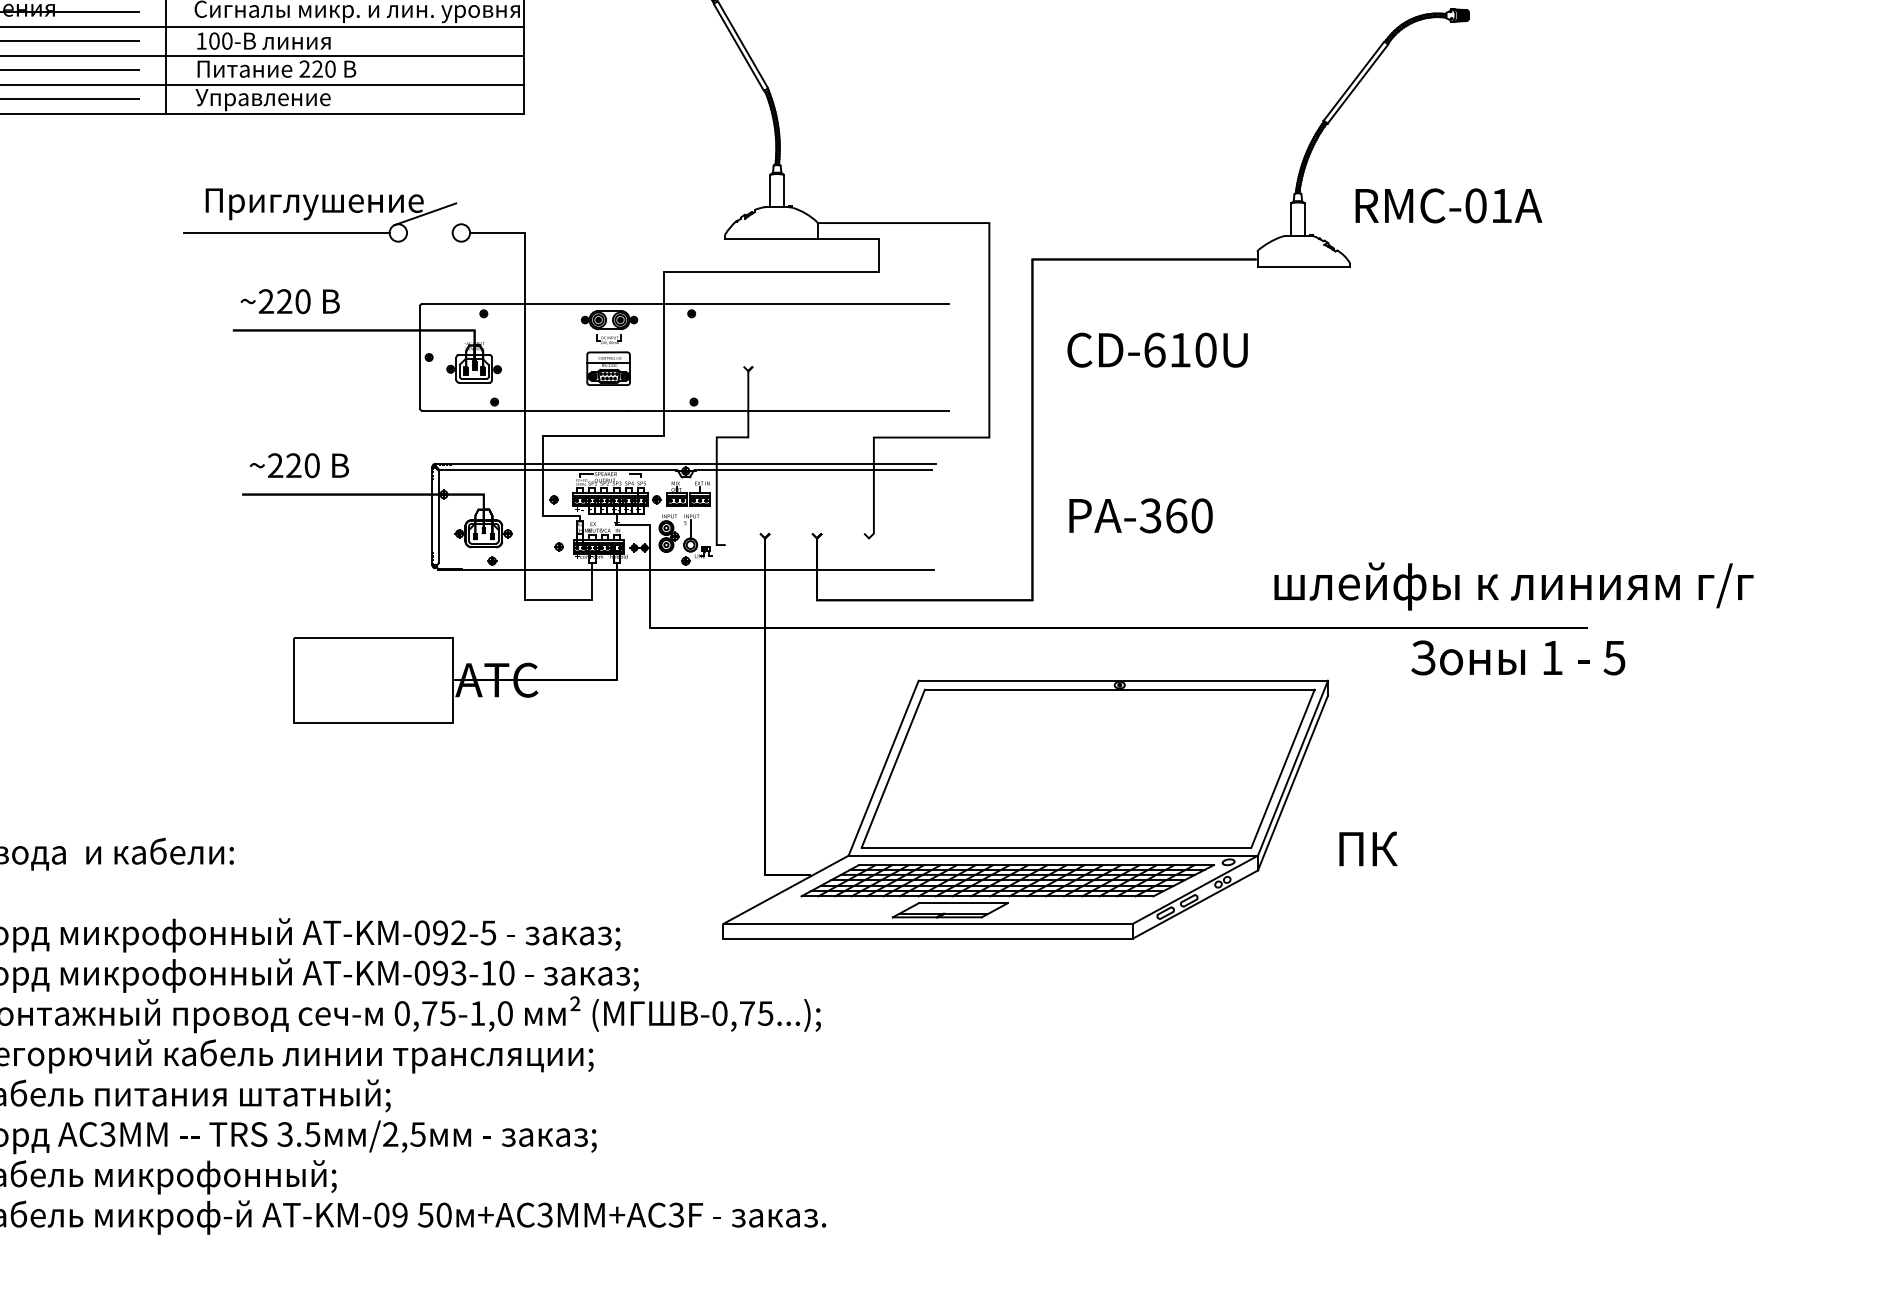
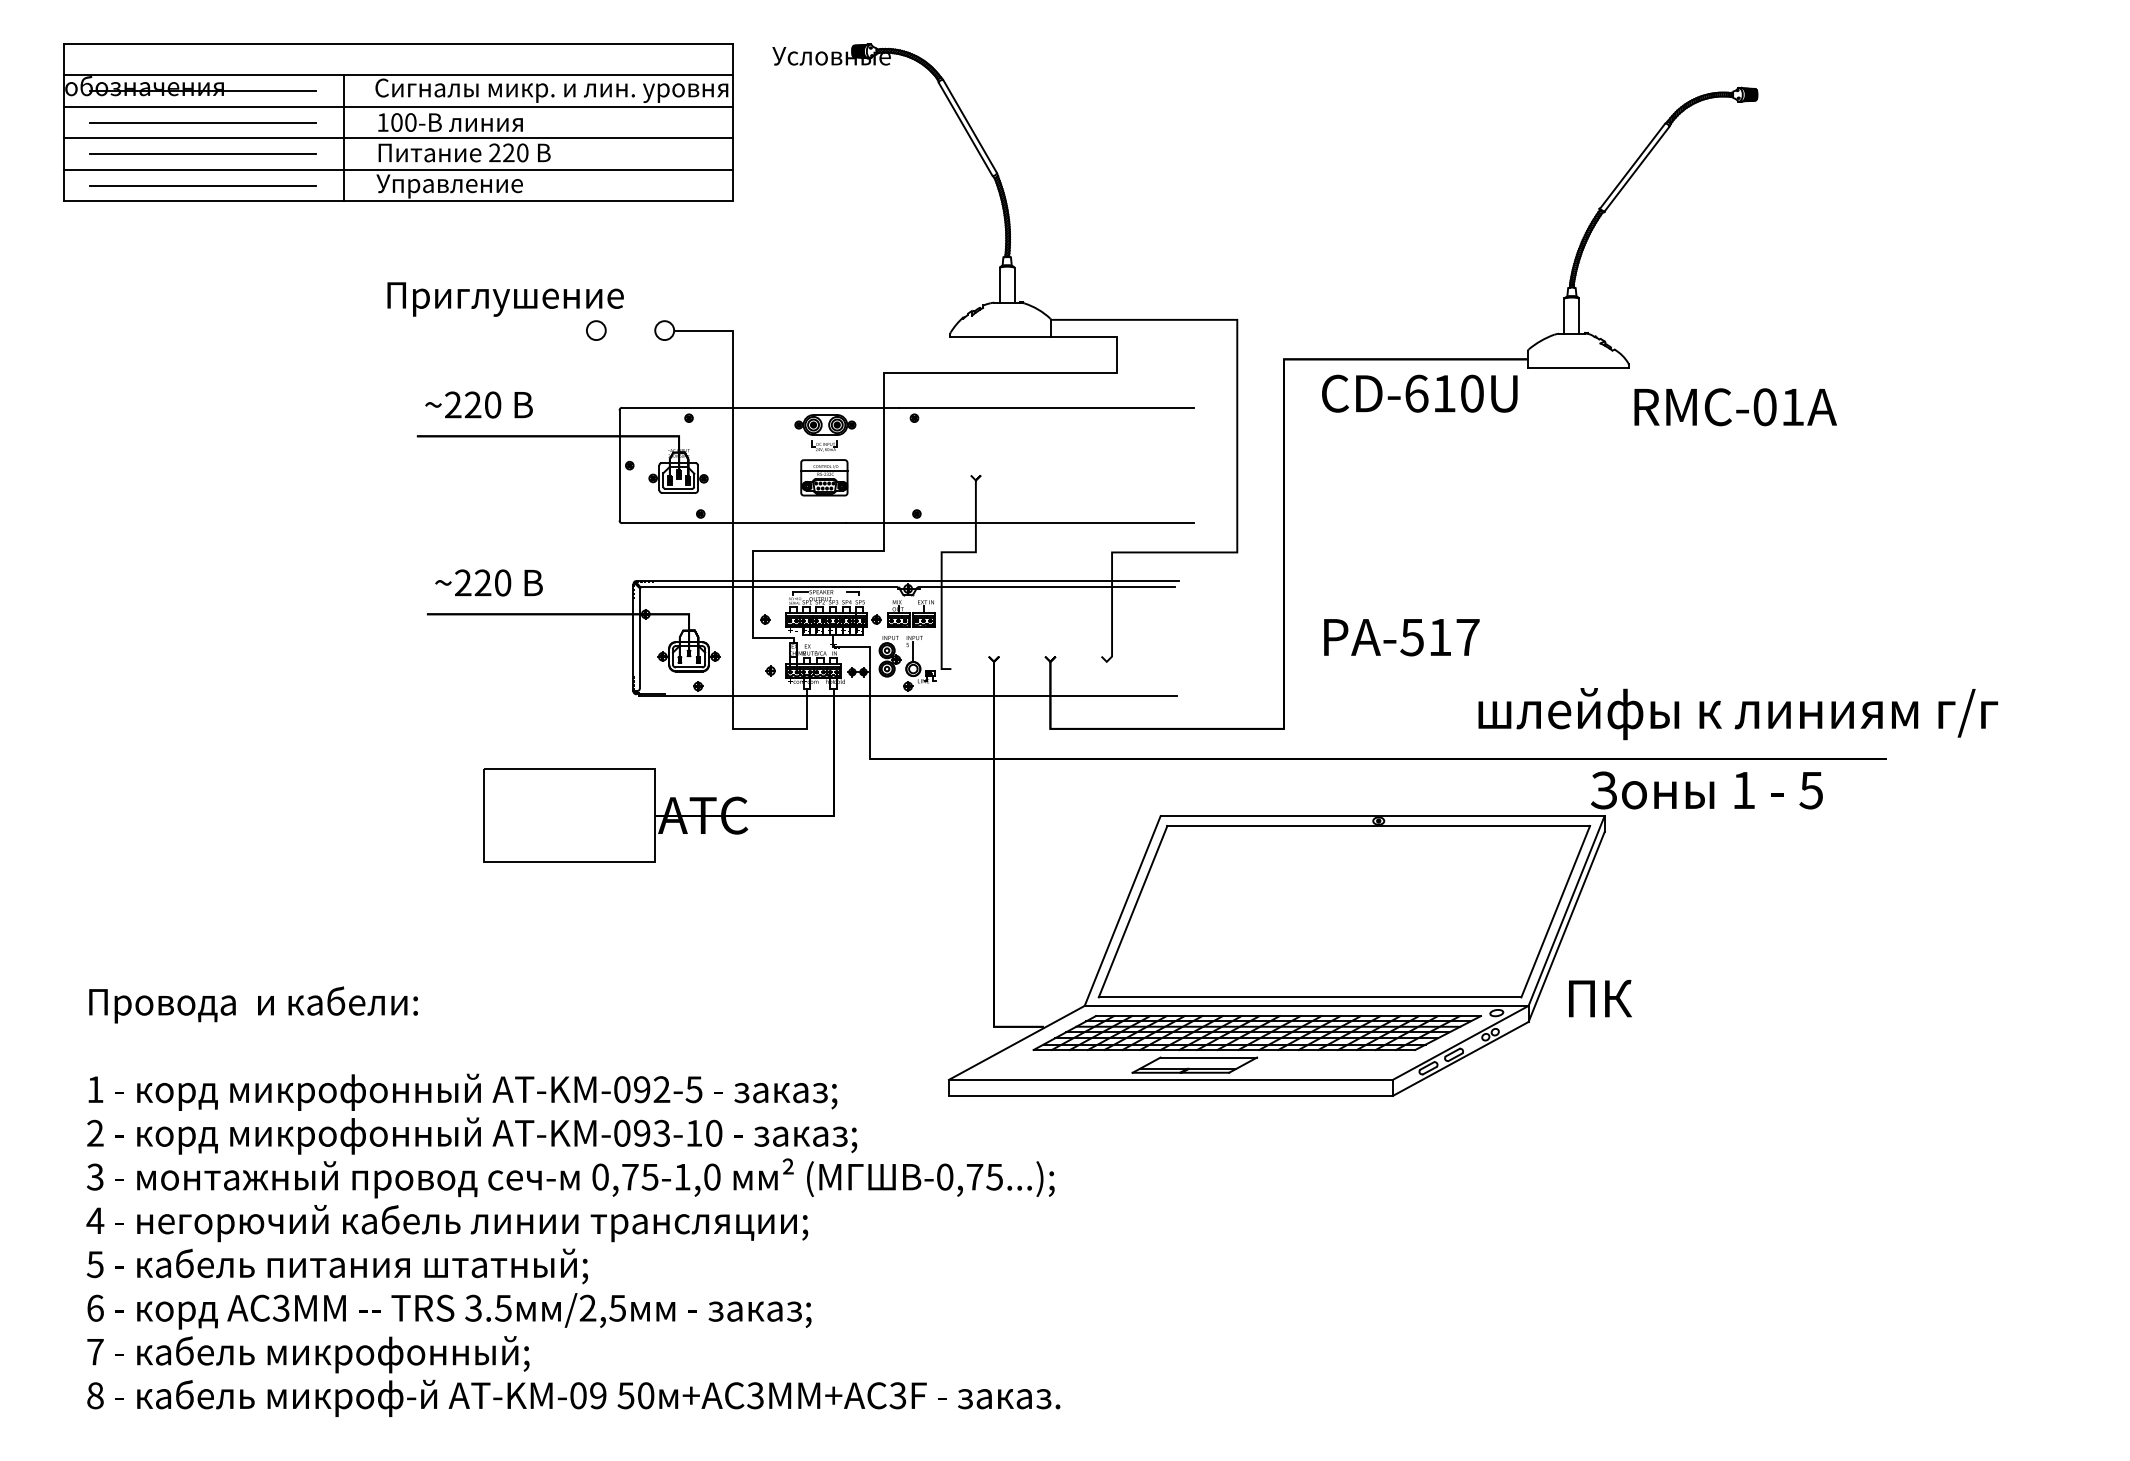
text: (1448, 206) -> (1735, 407), moved
line: (425, 214) -> (625, 310), removed
line: (286, 232) -> (475, 330), removed
text: (1157, 349) -> (1419, 393), moved
text: (1175, 515) -> (1439, 637), PA-360 -> PA-517
text: (1514, 586) -> (1738, 714), moved
text: (1517, 657) -> (1706, 790), moved
text: (1368, 848) -> (1600, 998), moved

